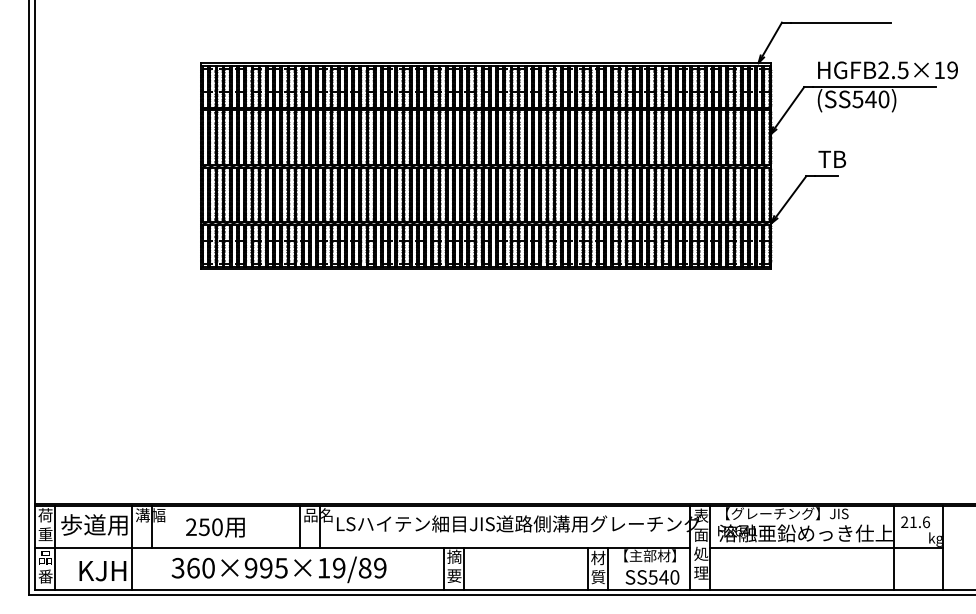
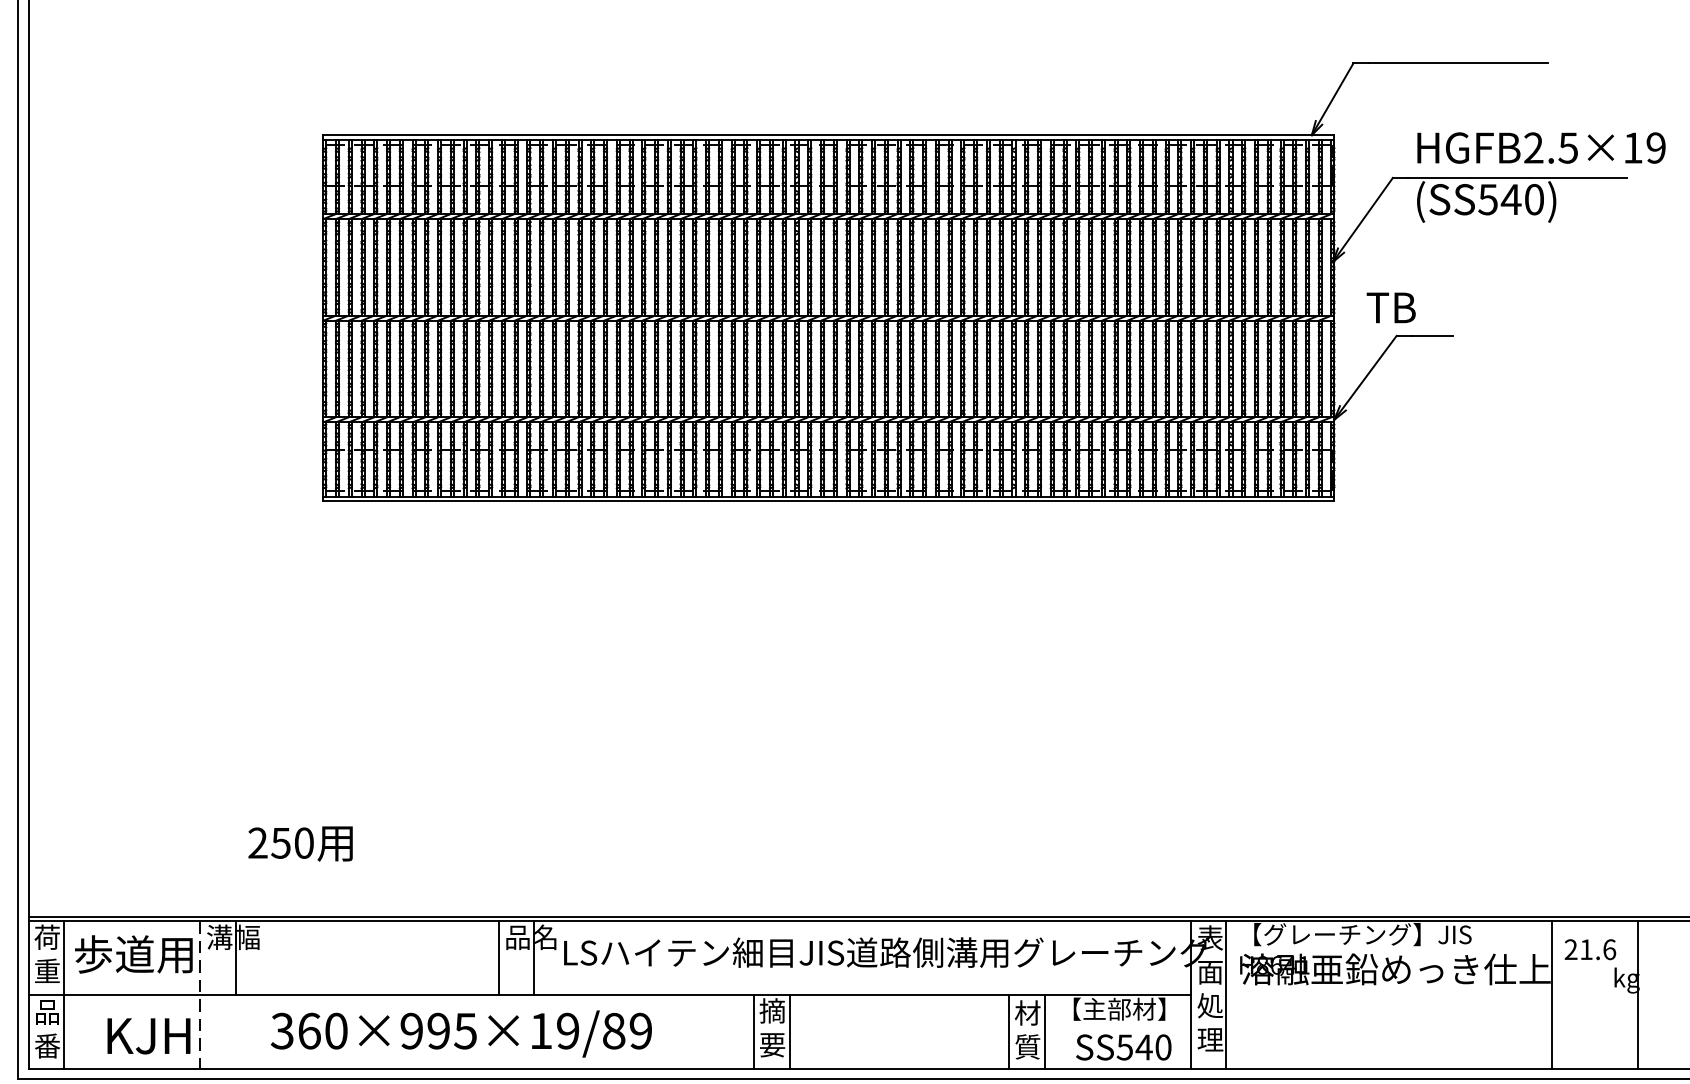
text: (832, 158) -> (1391, 306), moved
text: (215, 527) -> (300, 843), moved
line: (131, 547) -> (199, 994), solid -> dashed
line: (826, 547) -> (1432, 994), removed

